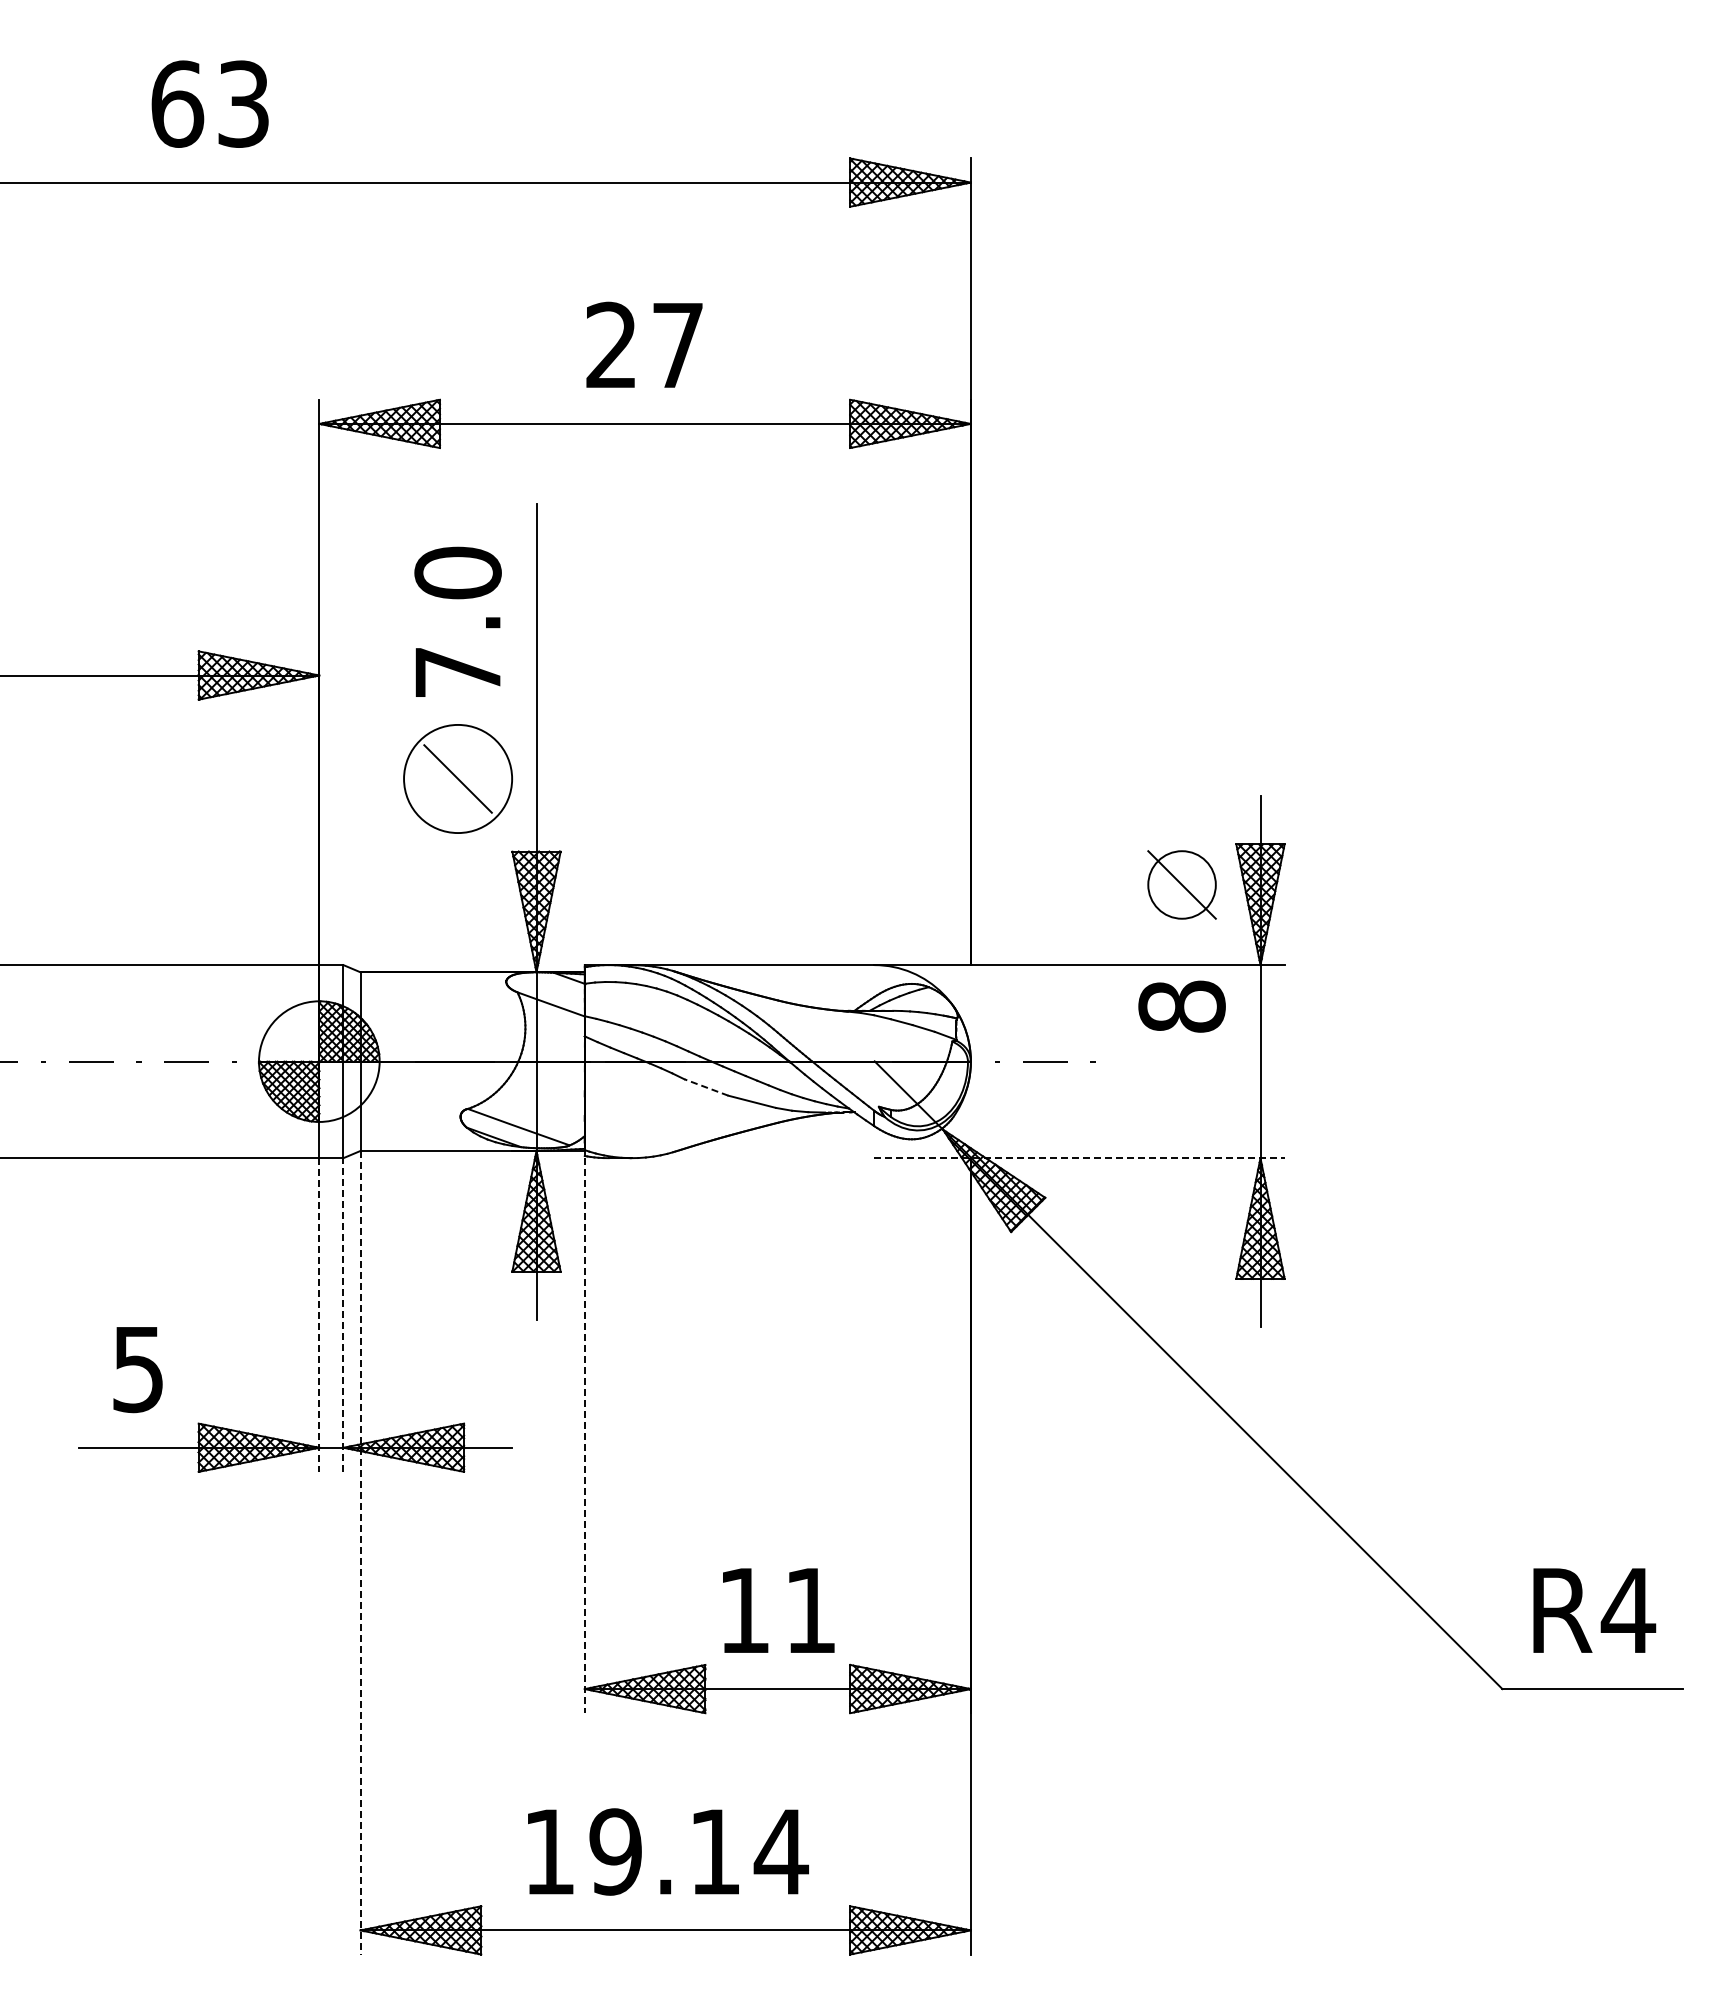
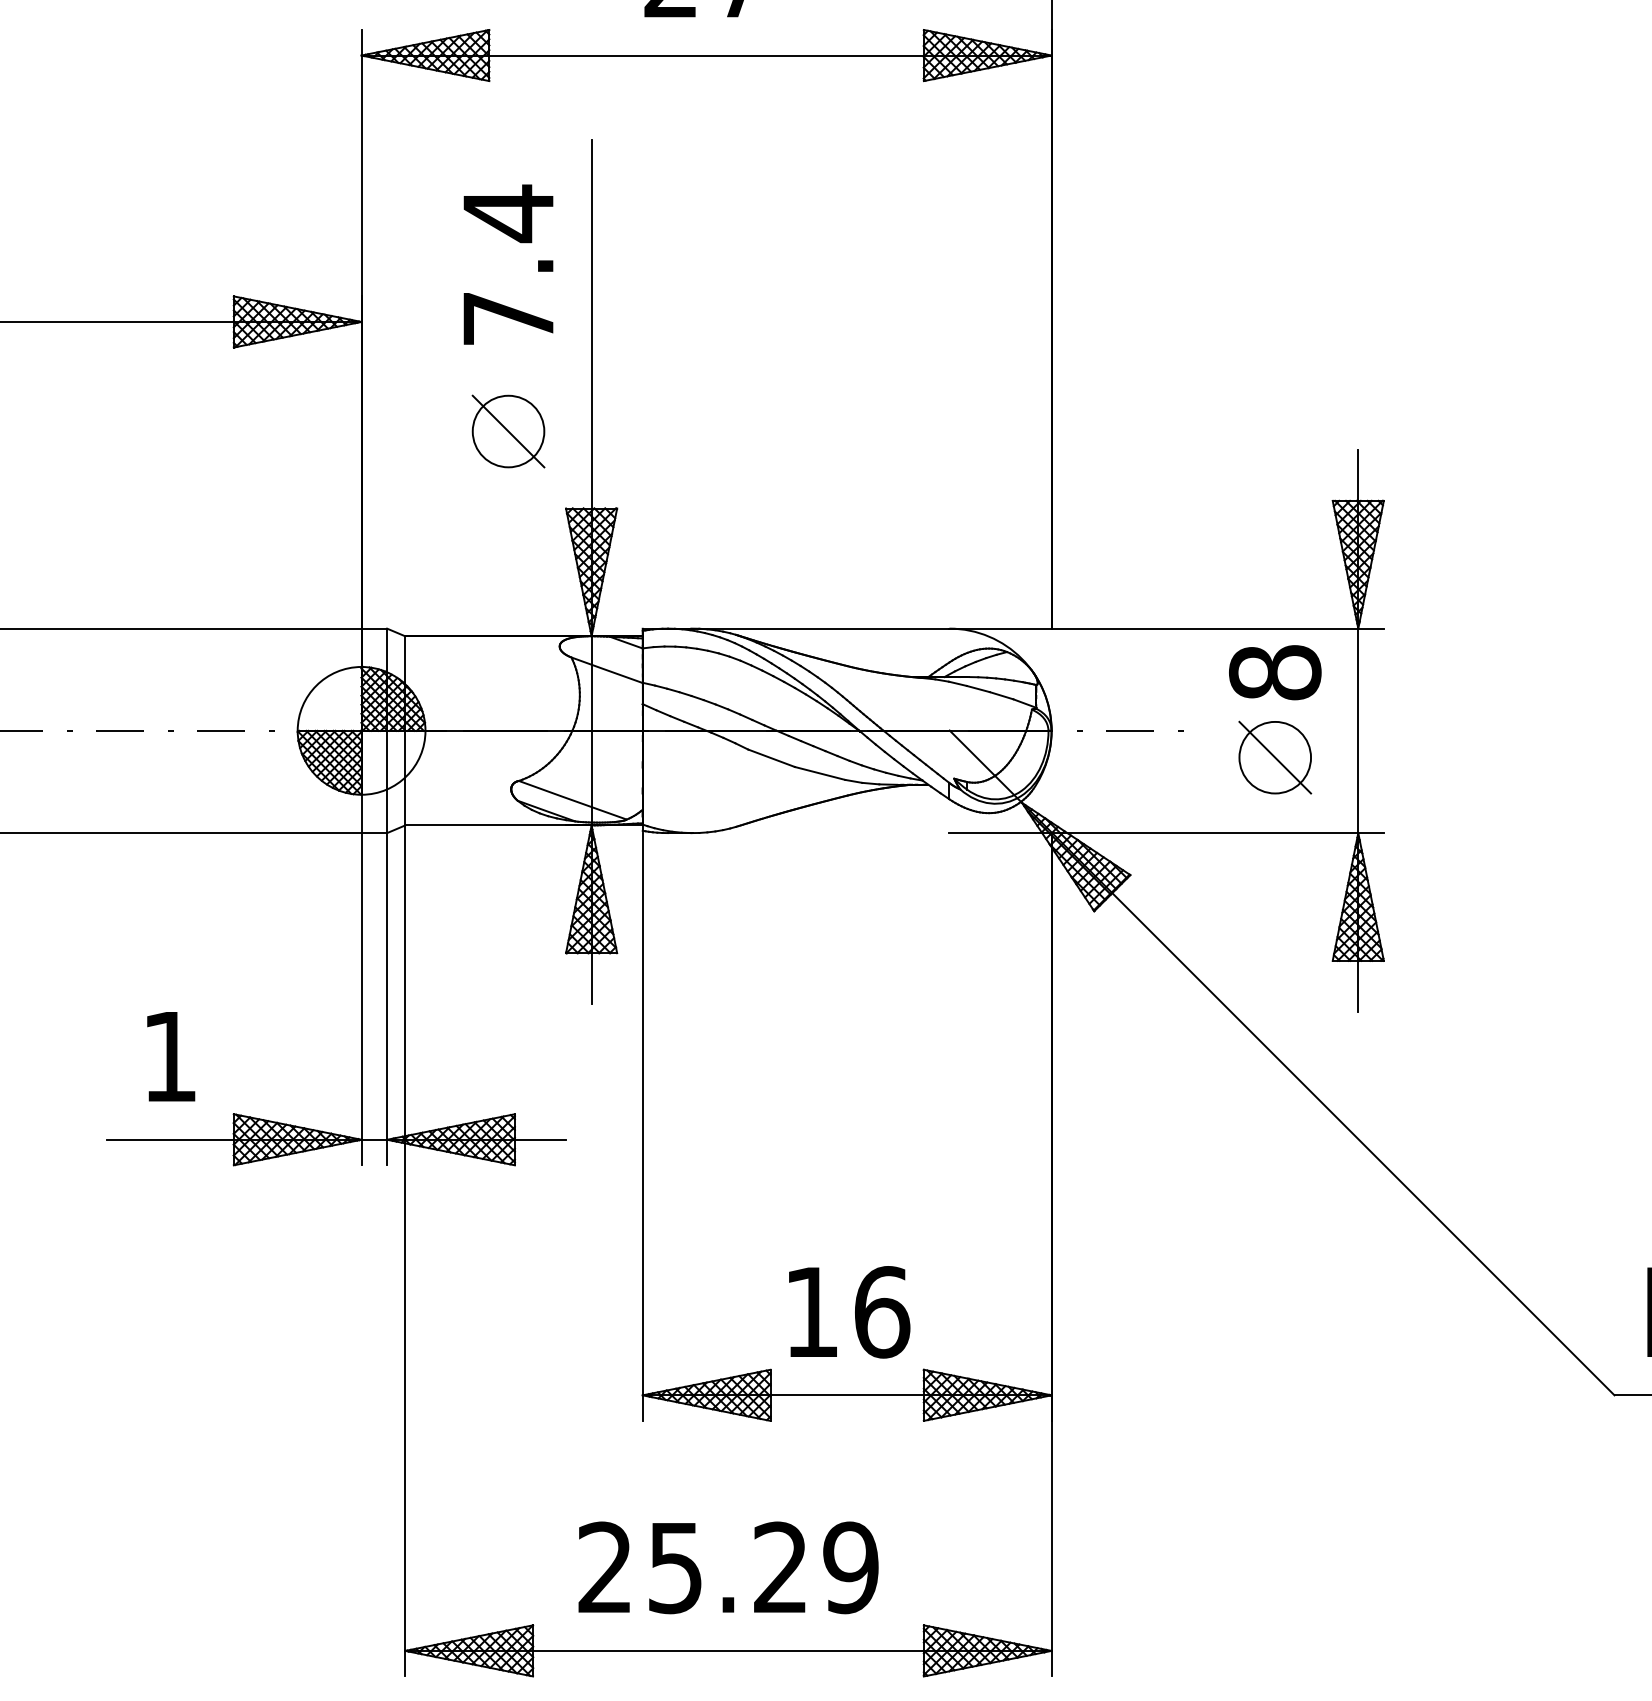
text: (457, 573) -> (507, 213), 7.0 -> 7.4
circle: (457, 778) -> (507, 431), size x0.62
part: (1181, 884) -> (1274, 757), moved
line: (706, 1087) -> (771, 758), dashed -> solid
line: (1080, 1158) -> (1167, 833), dashed -> solid
line: (319, 1315) -> (361, 999), dashed -> solid
line: (343, 1315) -> (387, 999), dashed -> solid
text: (137, 1370) -> (169, 1057), 5 -> 1
line: (584, 1435) -> (642, 1126), dashed -> solid
line: (360, 1552) -> (405, 1250), dashed -> solid
text: (811, 1610) -> (882, 1312), 11 -> 16
text: (666, 1851) -> (729, 1567), 19.14 -> 25.29

